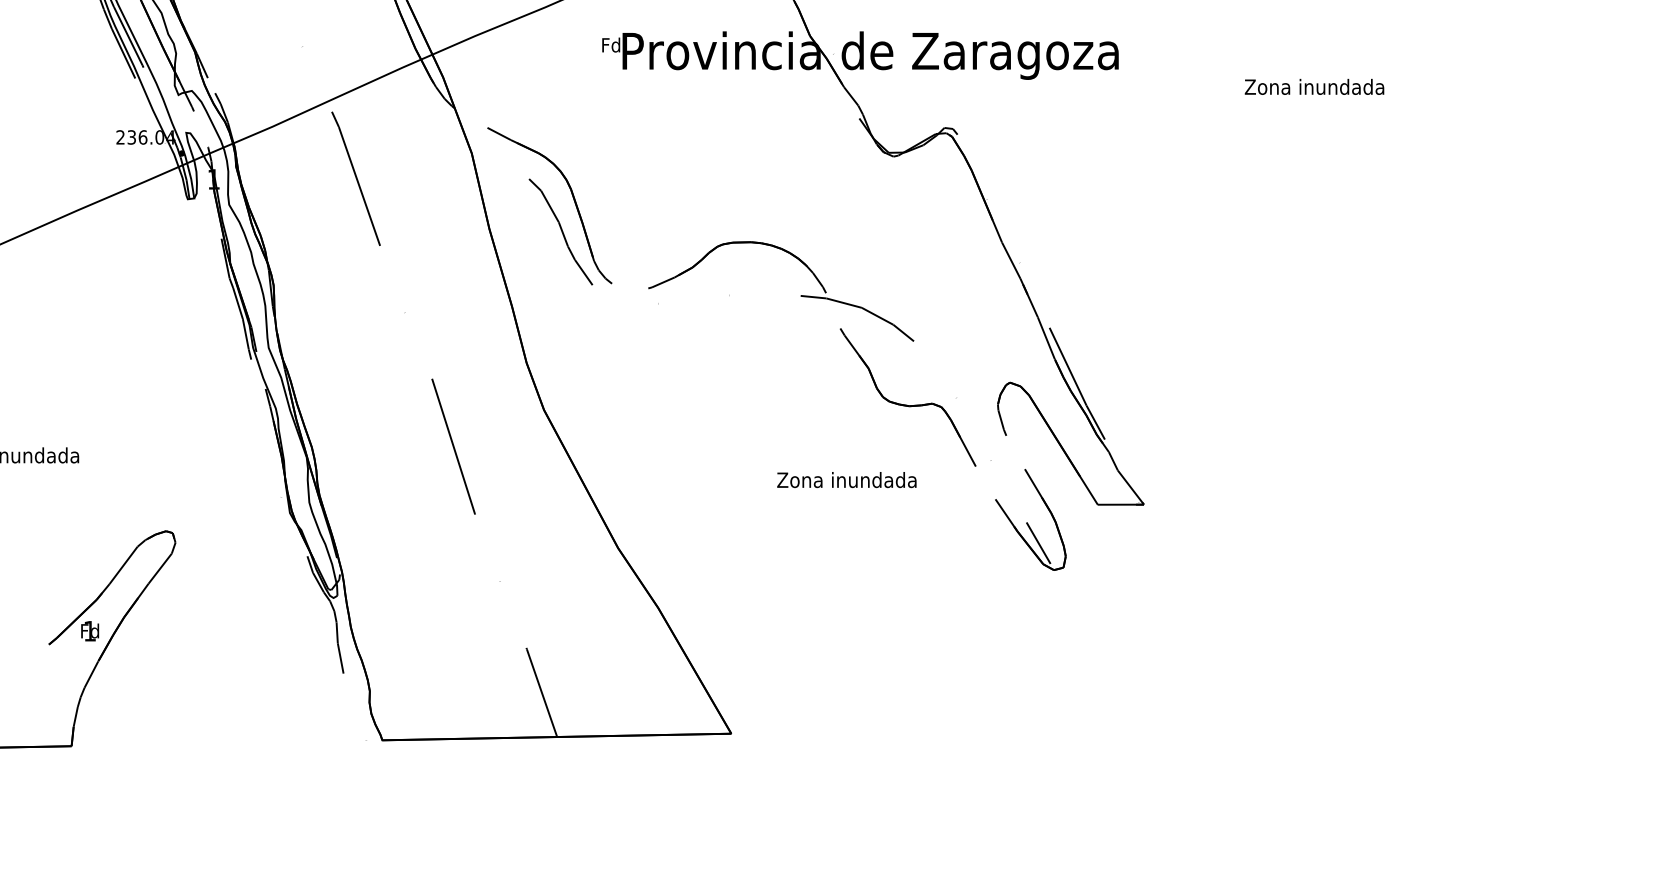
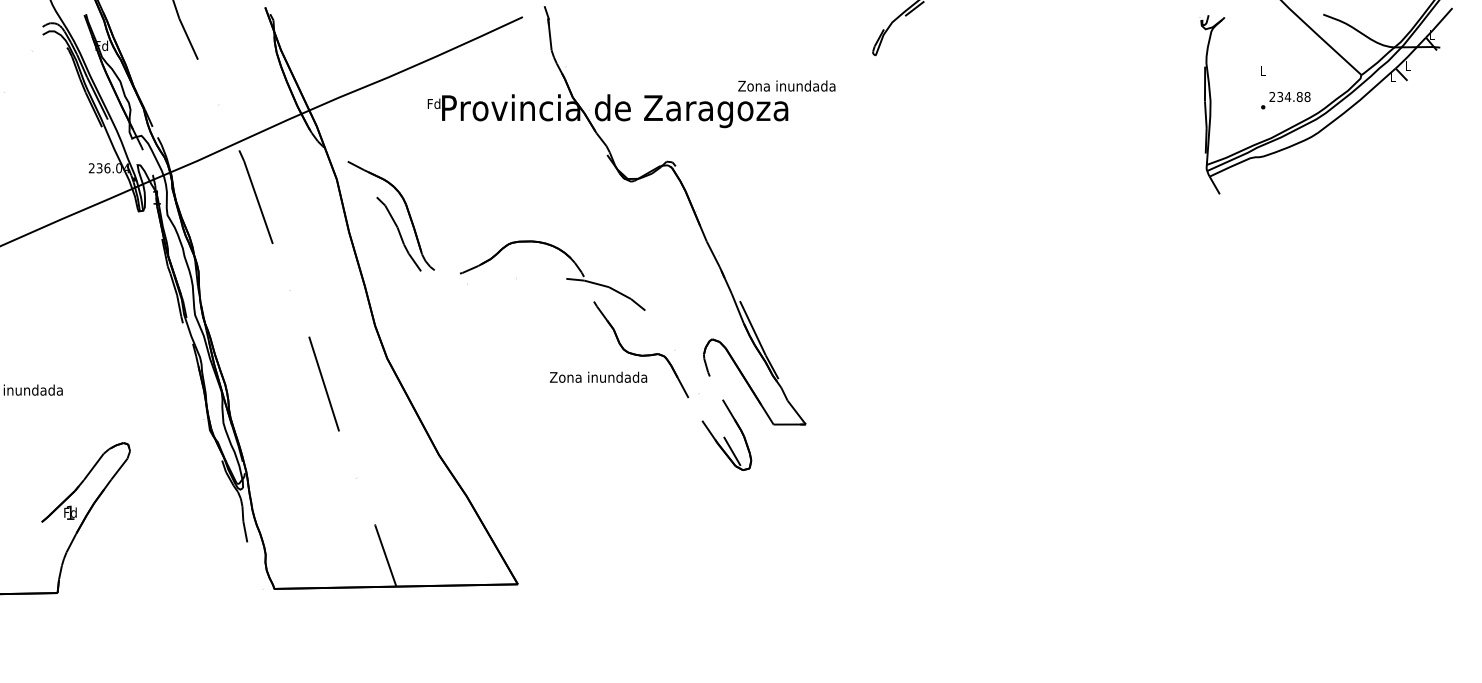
text: (1314, 86) -> (786, 85), moved
text: (846, 478) -> (598, 376), moved

